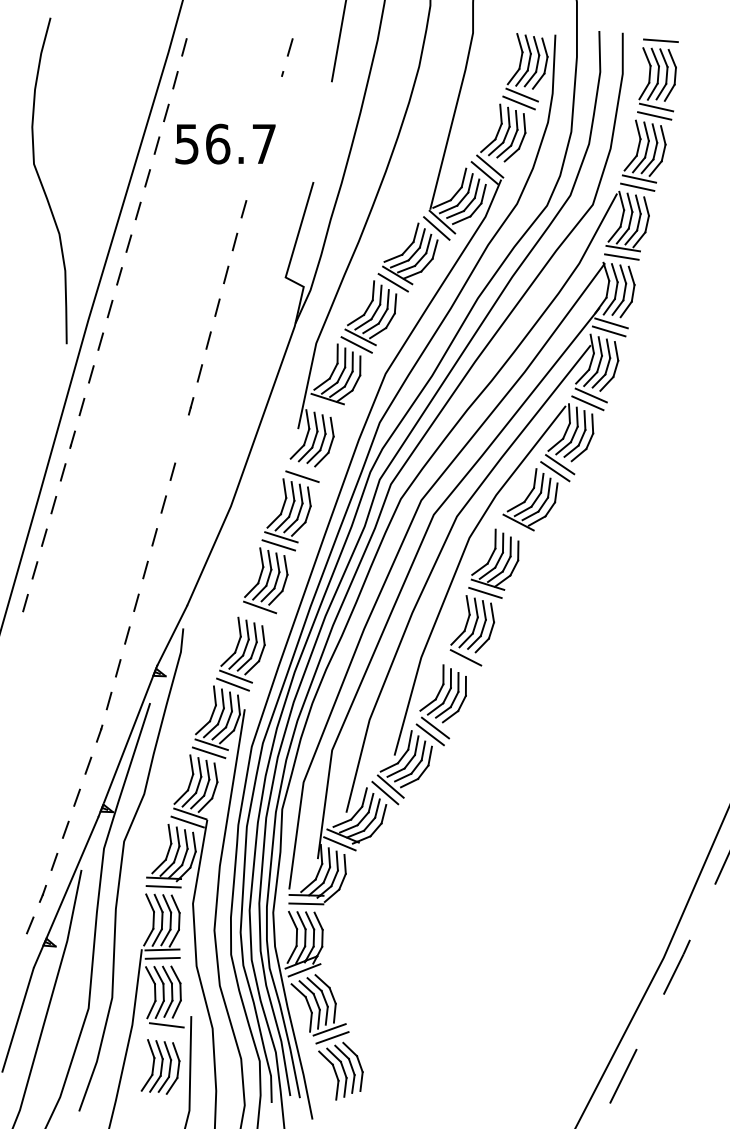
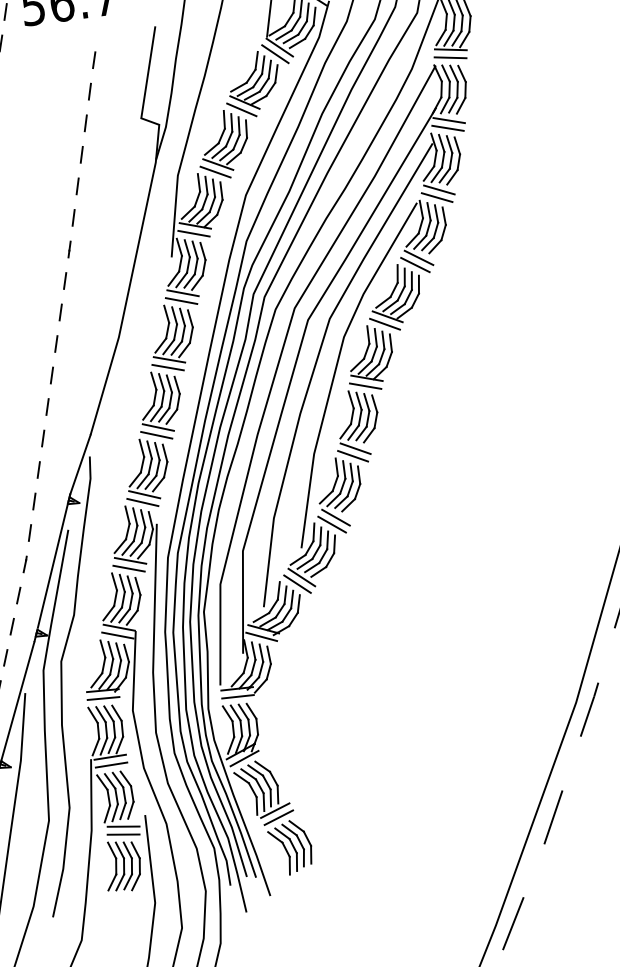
line: (325, 407) -> (194, 233), added
line: (181, 438) -> (64, 280), added
line: (304, 468) -> (182, 293), added
line: (514, 529) -> (384, 323), added
line: (257, 615) -> (157, 435), added
line: (462, 665) -> (353, 456), added
line: (165, 1033) -> (123, 834), added

